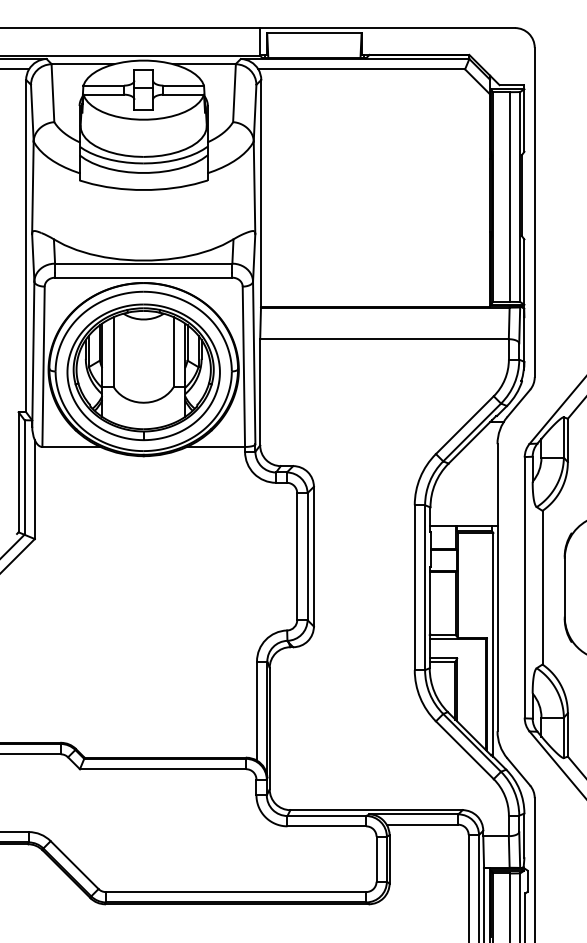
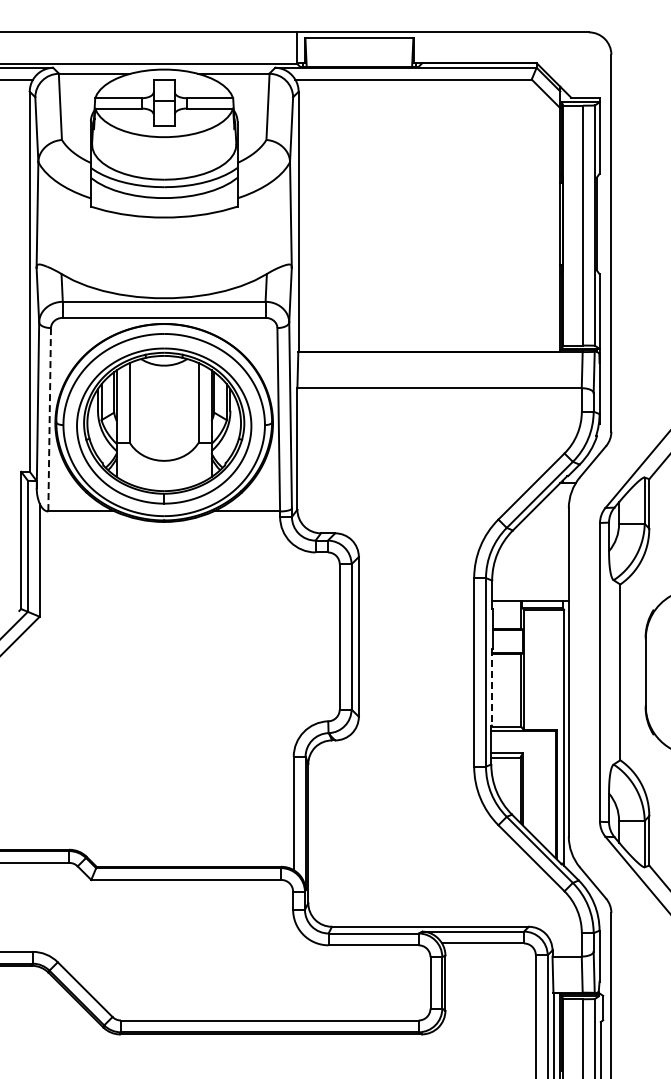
line: (43, 366) -> (49, 419), solid -> dashed
line: (429, 600) -> (491, 687), solid -> dashed

